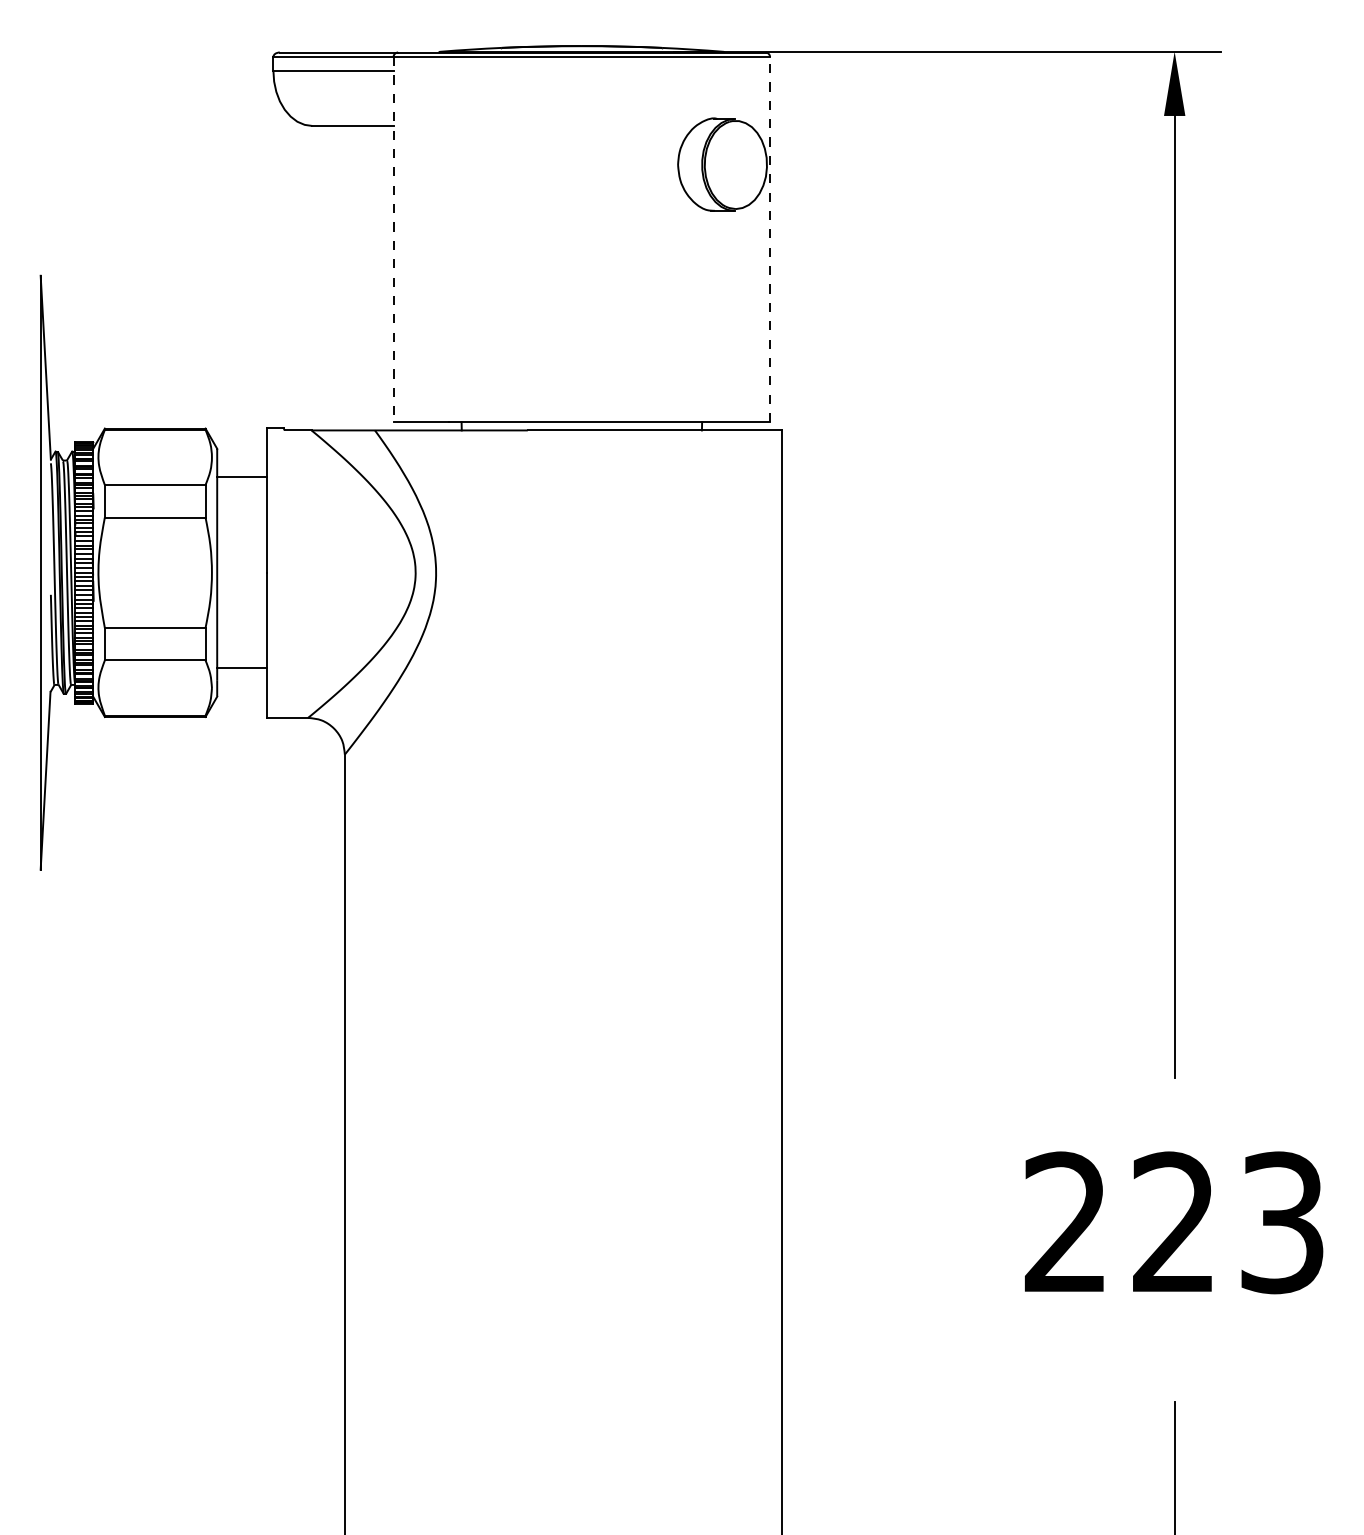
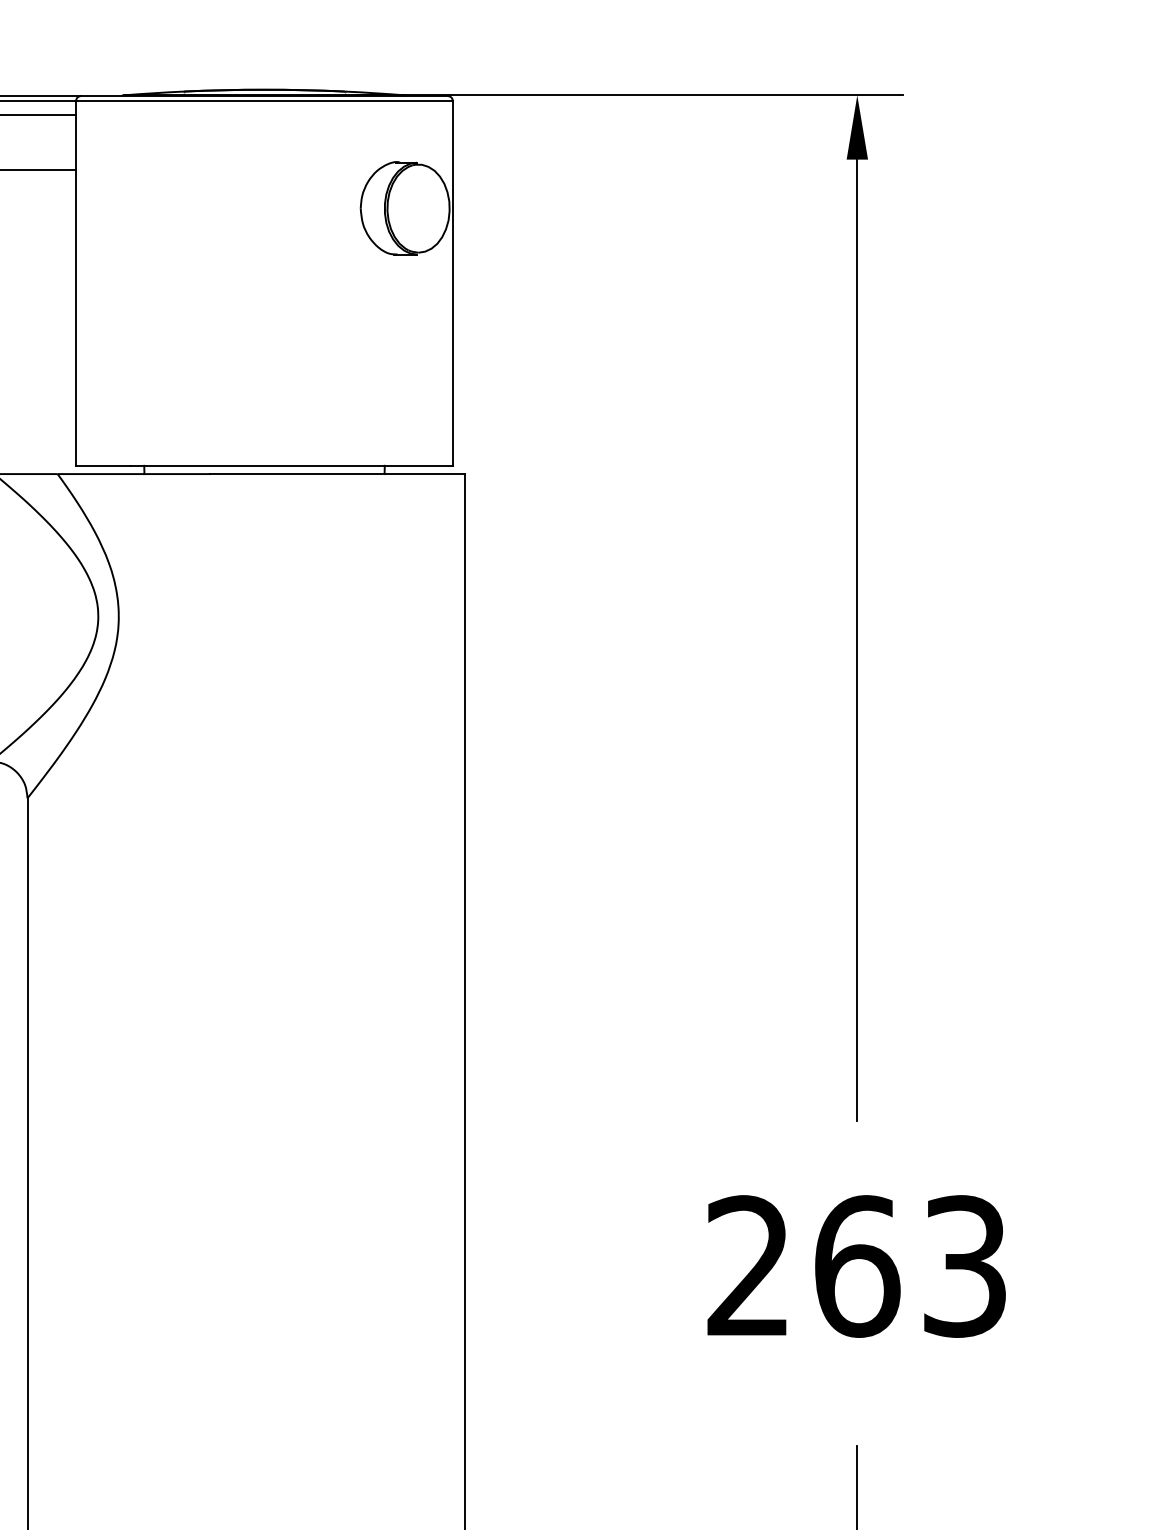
line: (393, 239) -> (76, 283), dashed -> solid
line: (770, 239) -> (453, 283), dashed -> solid
text: (1175, 1222) -> (858, 1266), 223 -> 263

